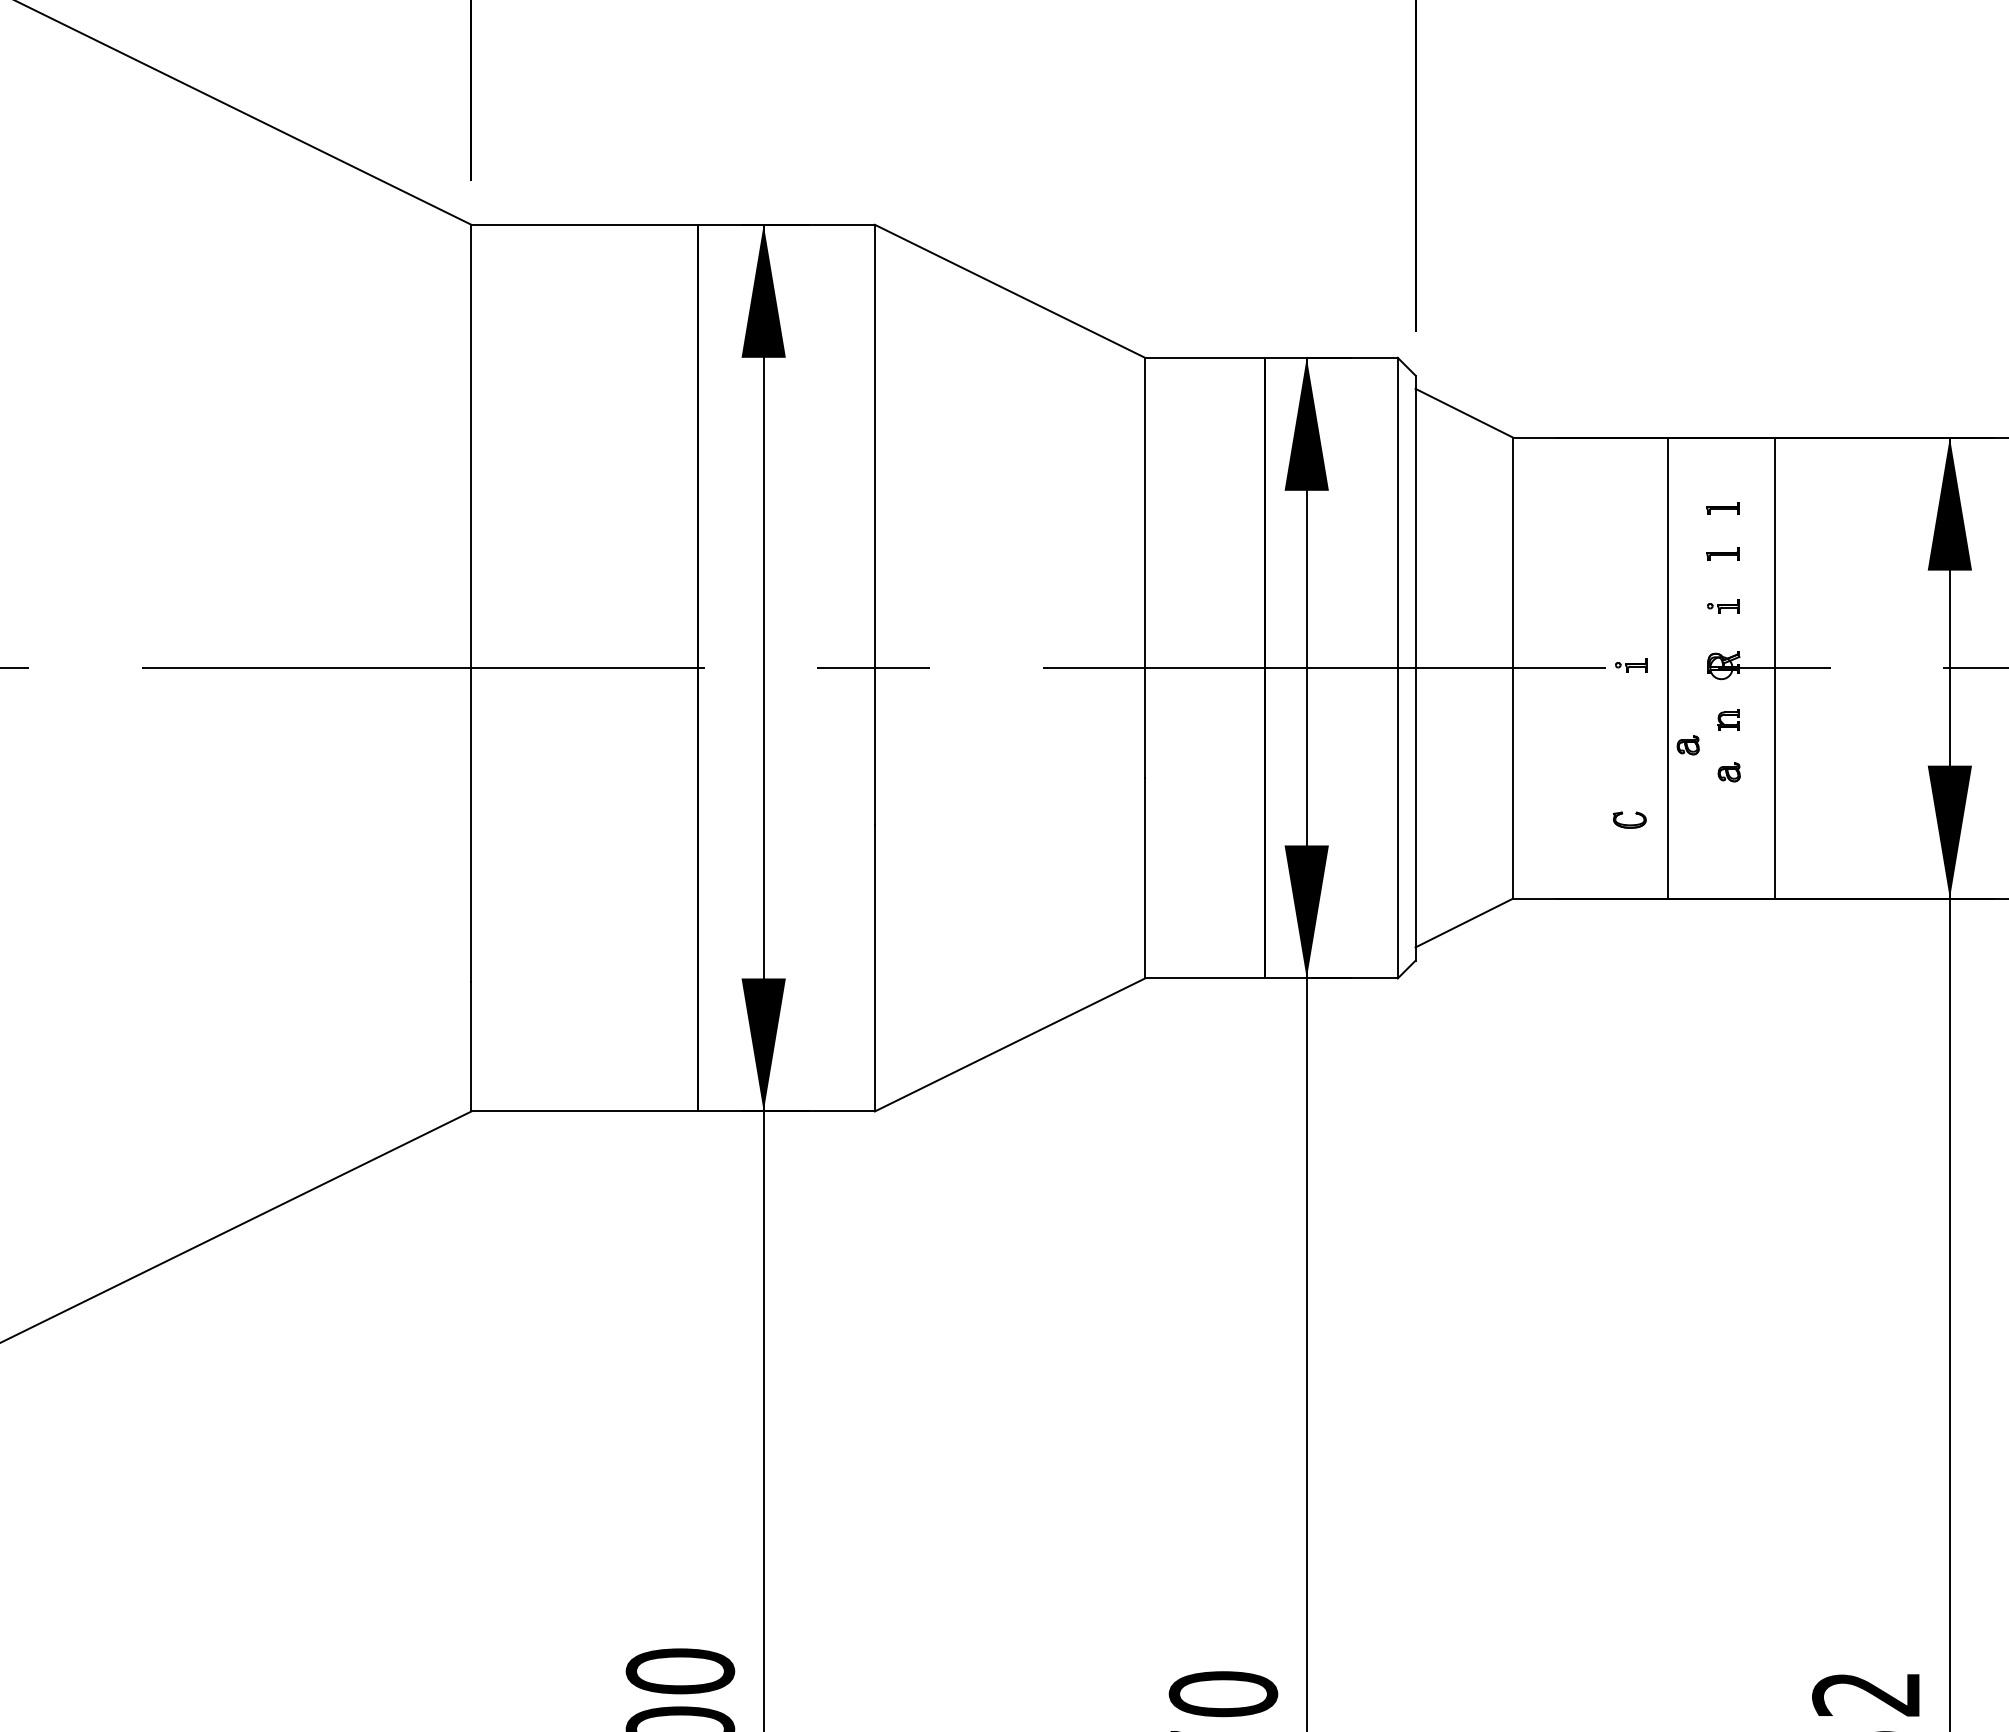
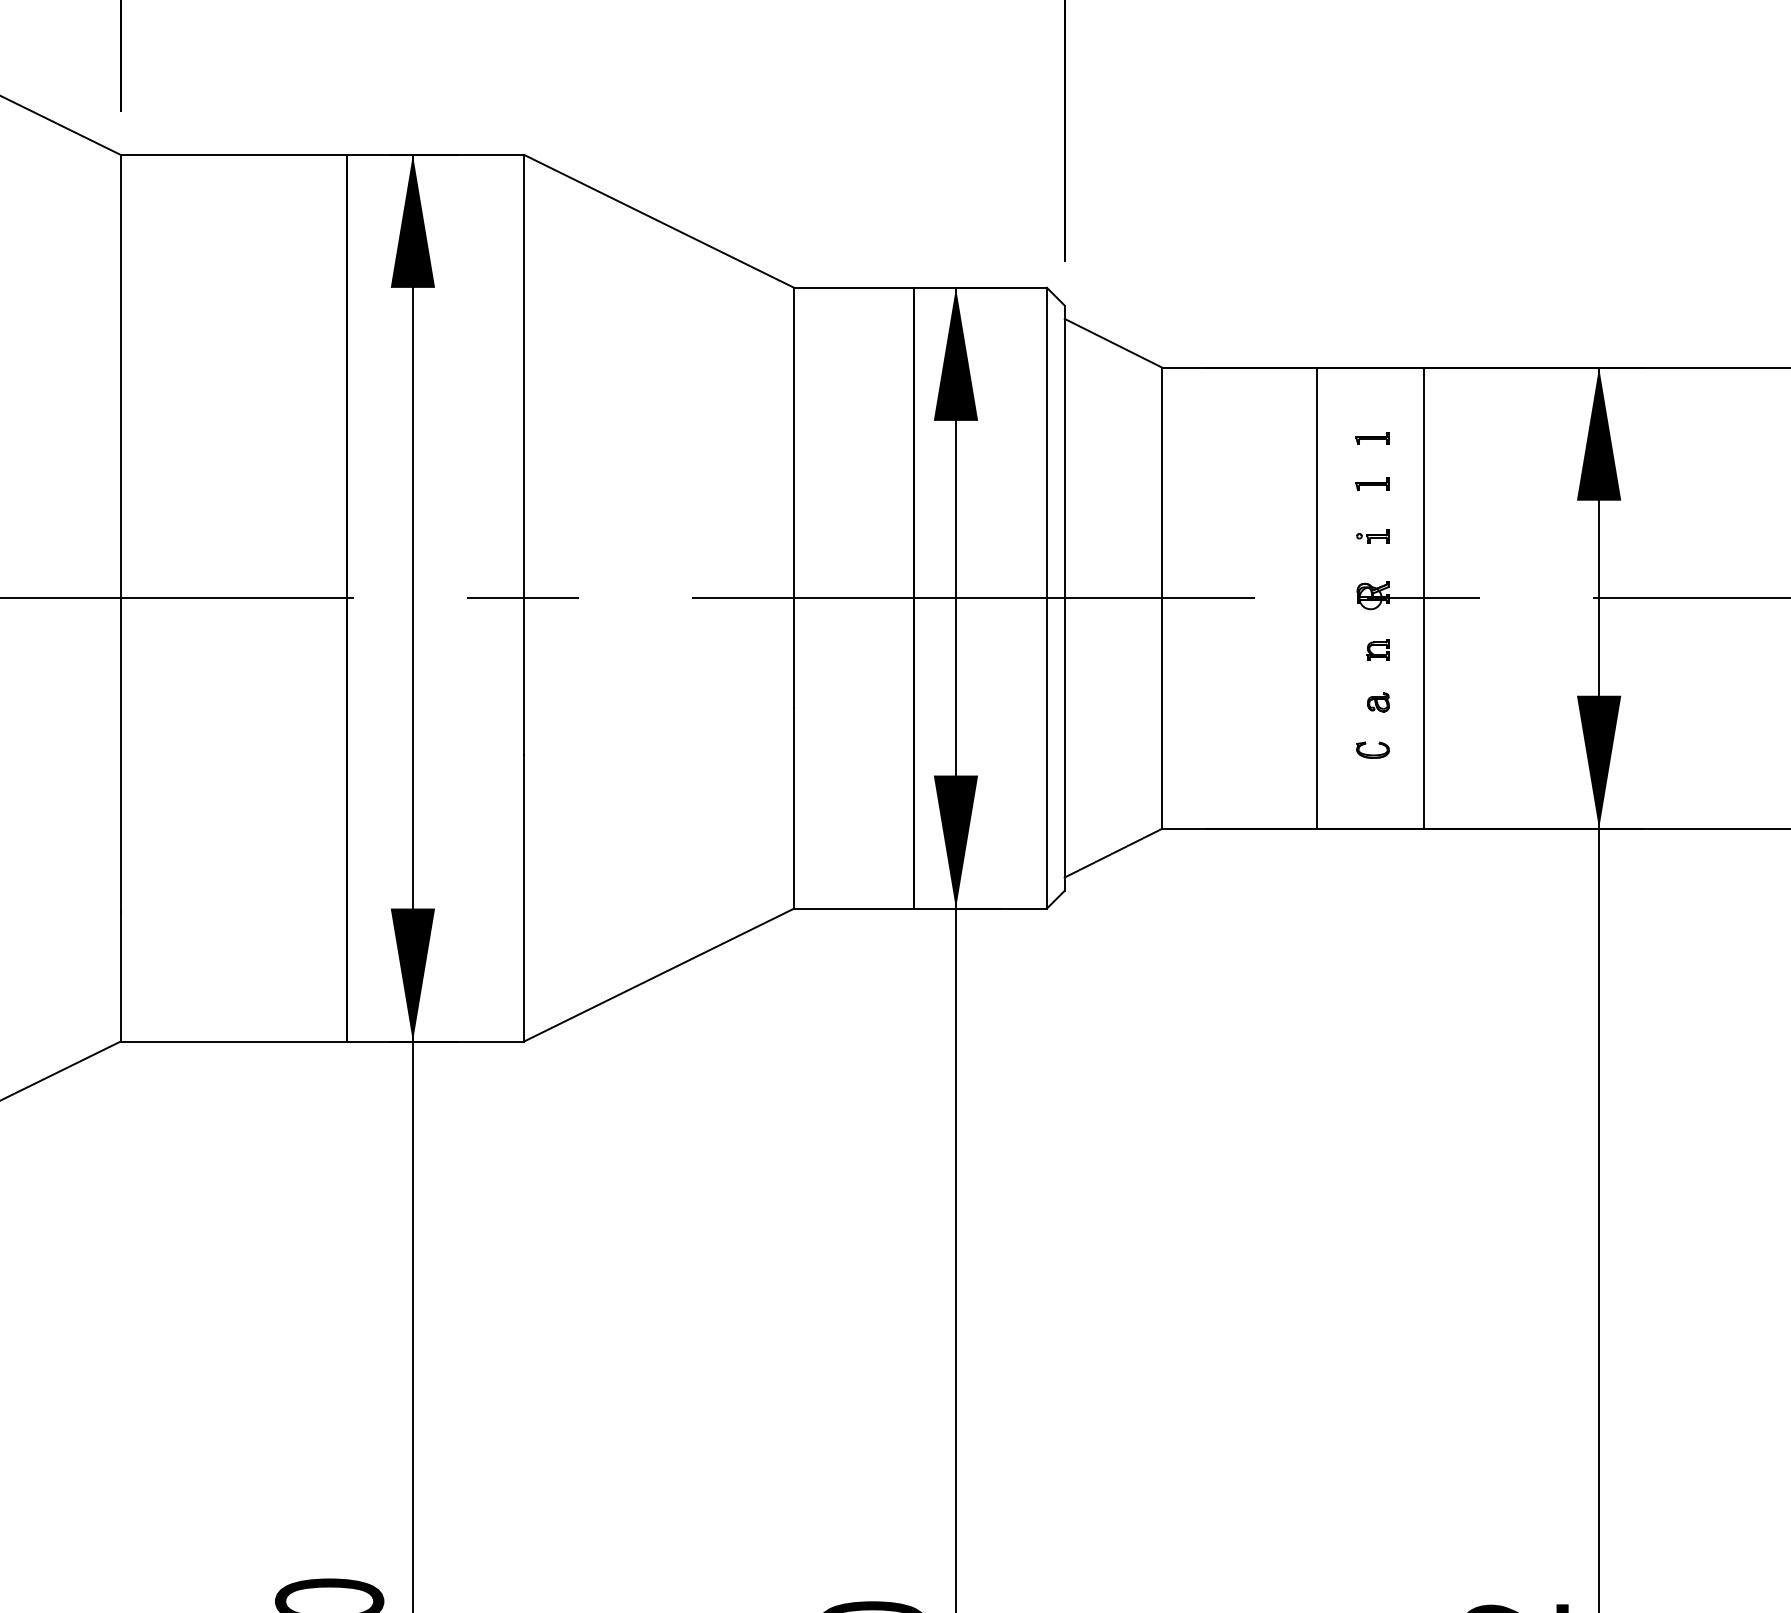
part: (1631, 665) -> (1280, 595), removed
part: (1687, 745) -> (1336, 675), removed
part: (1629, 819) -> (1372, 749), moved

